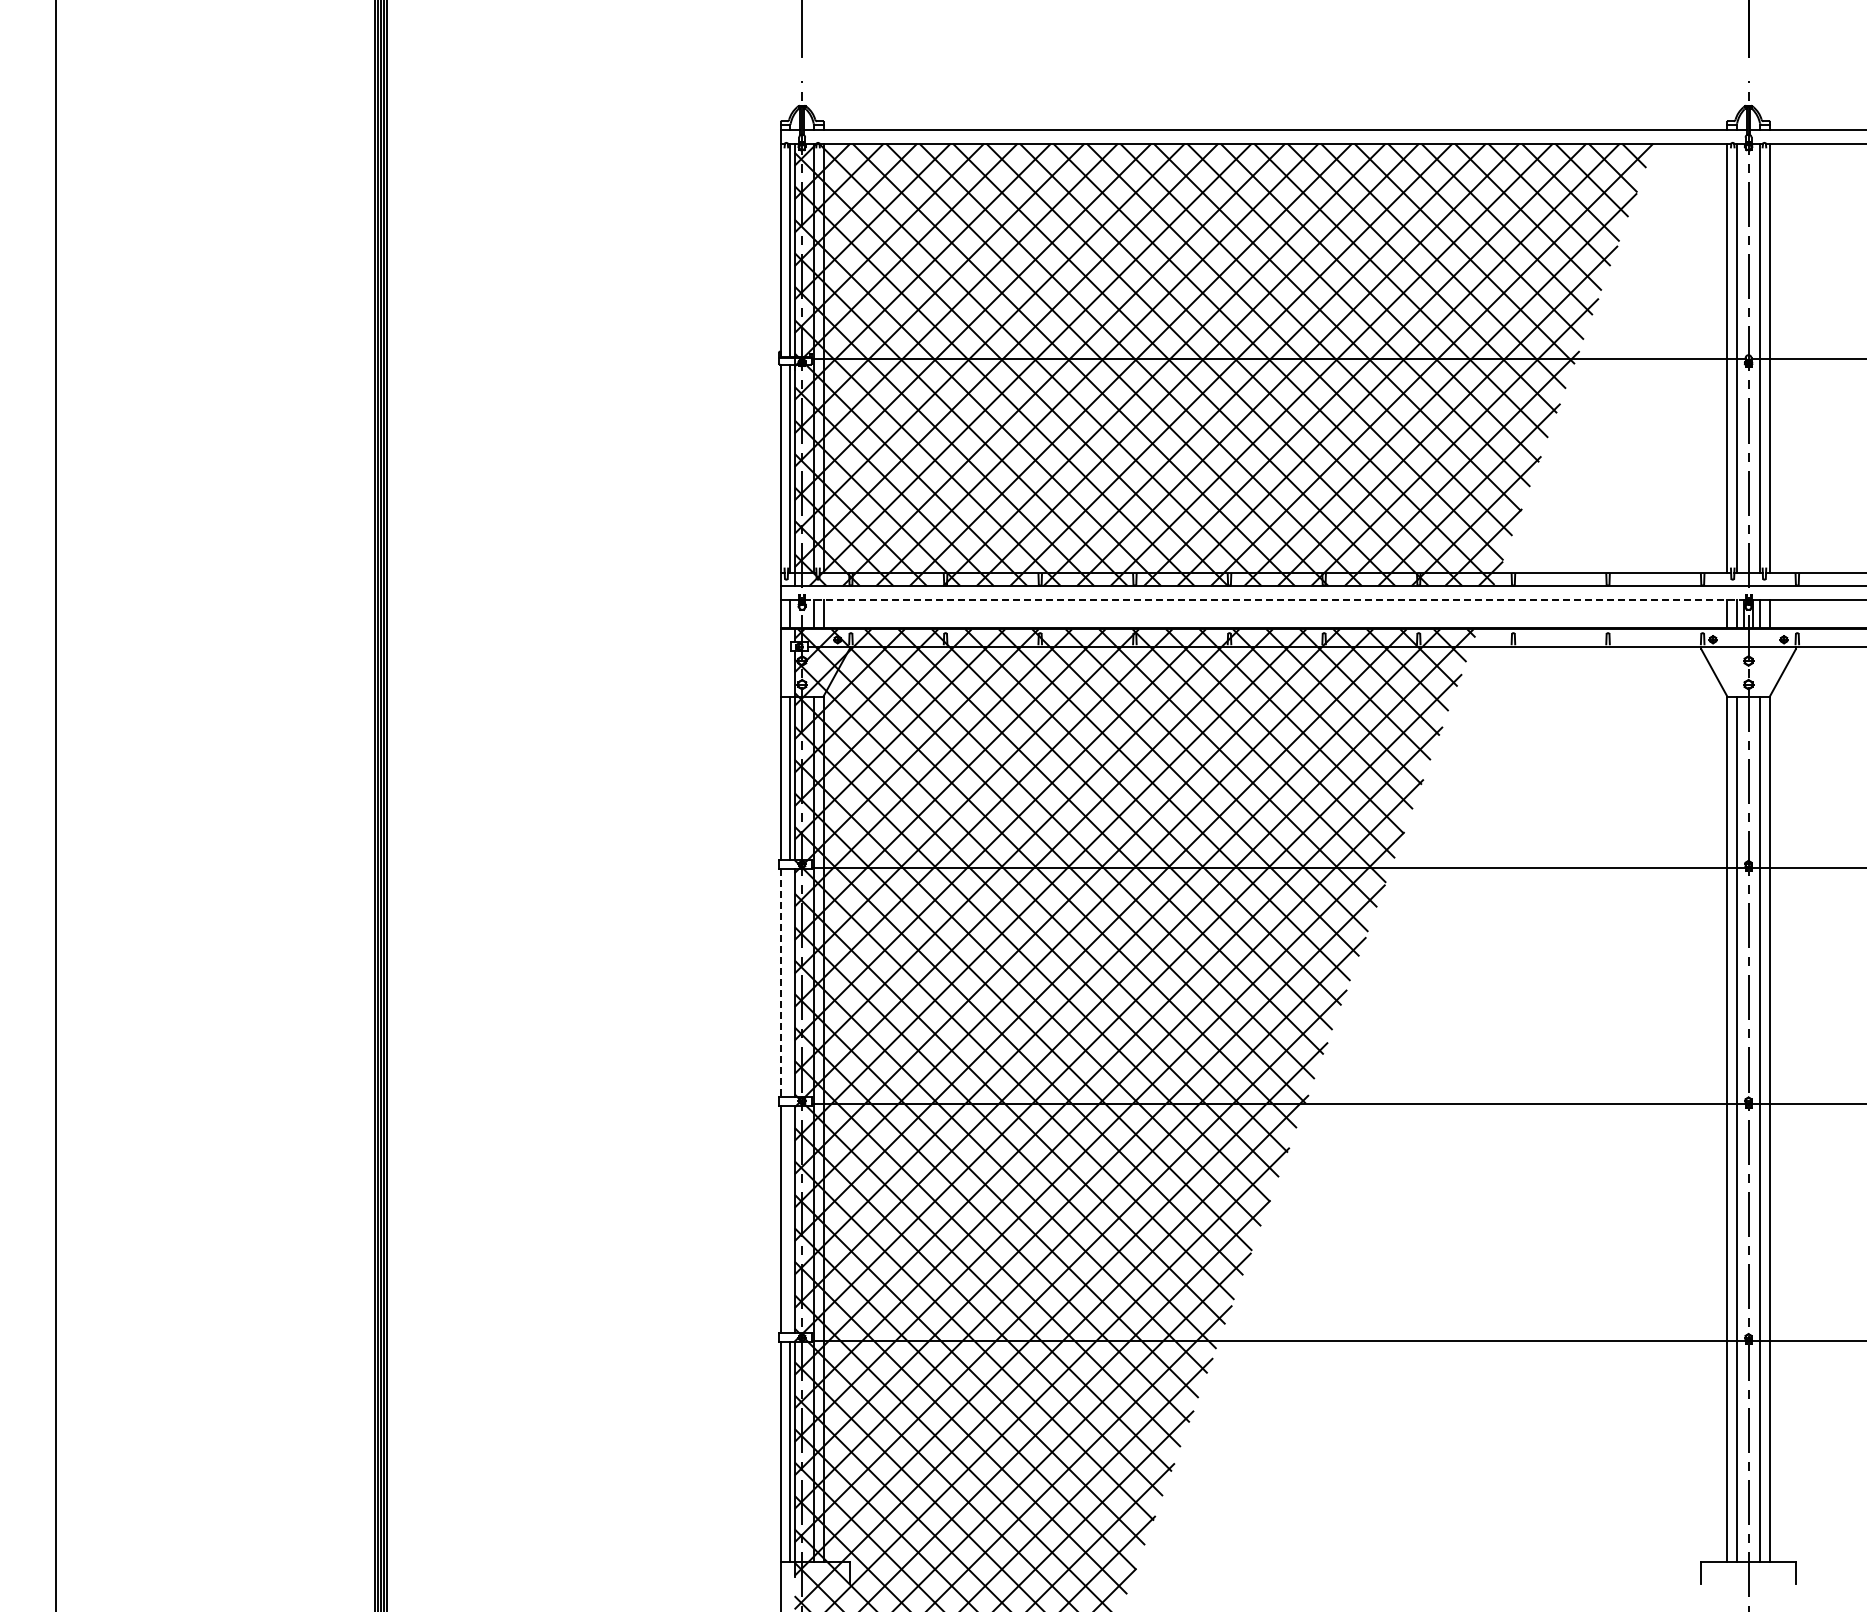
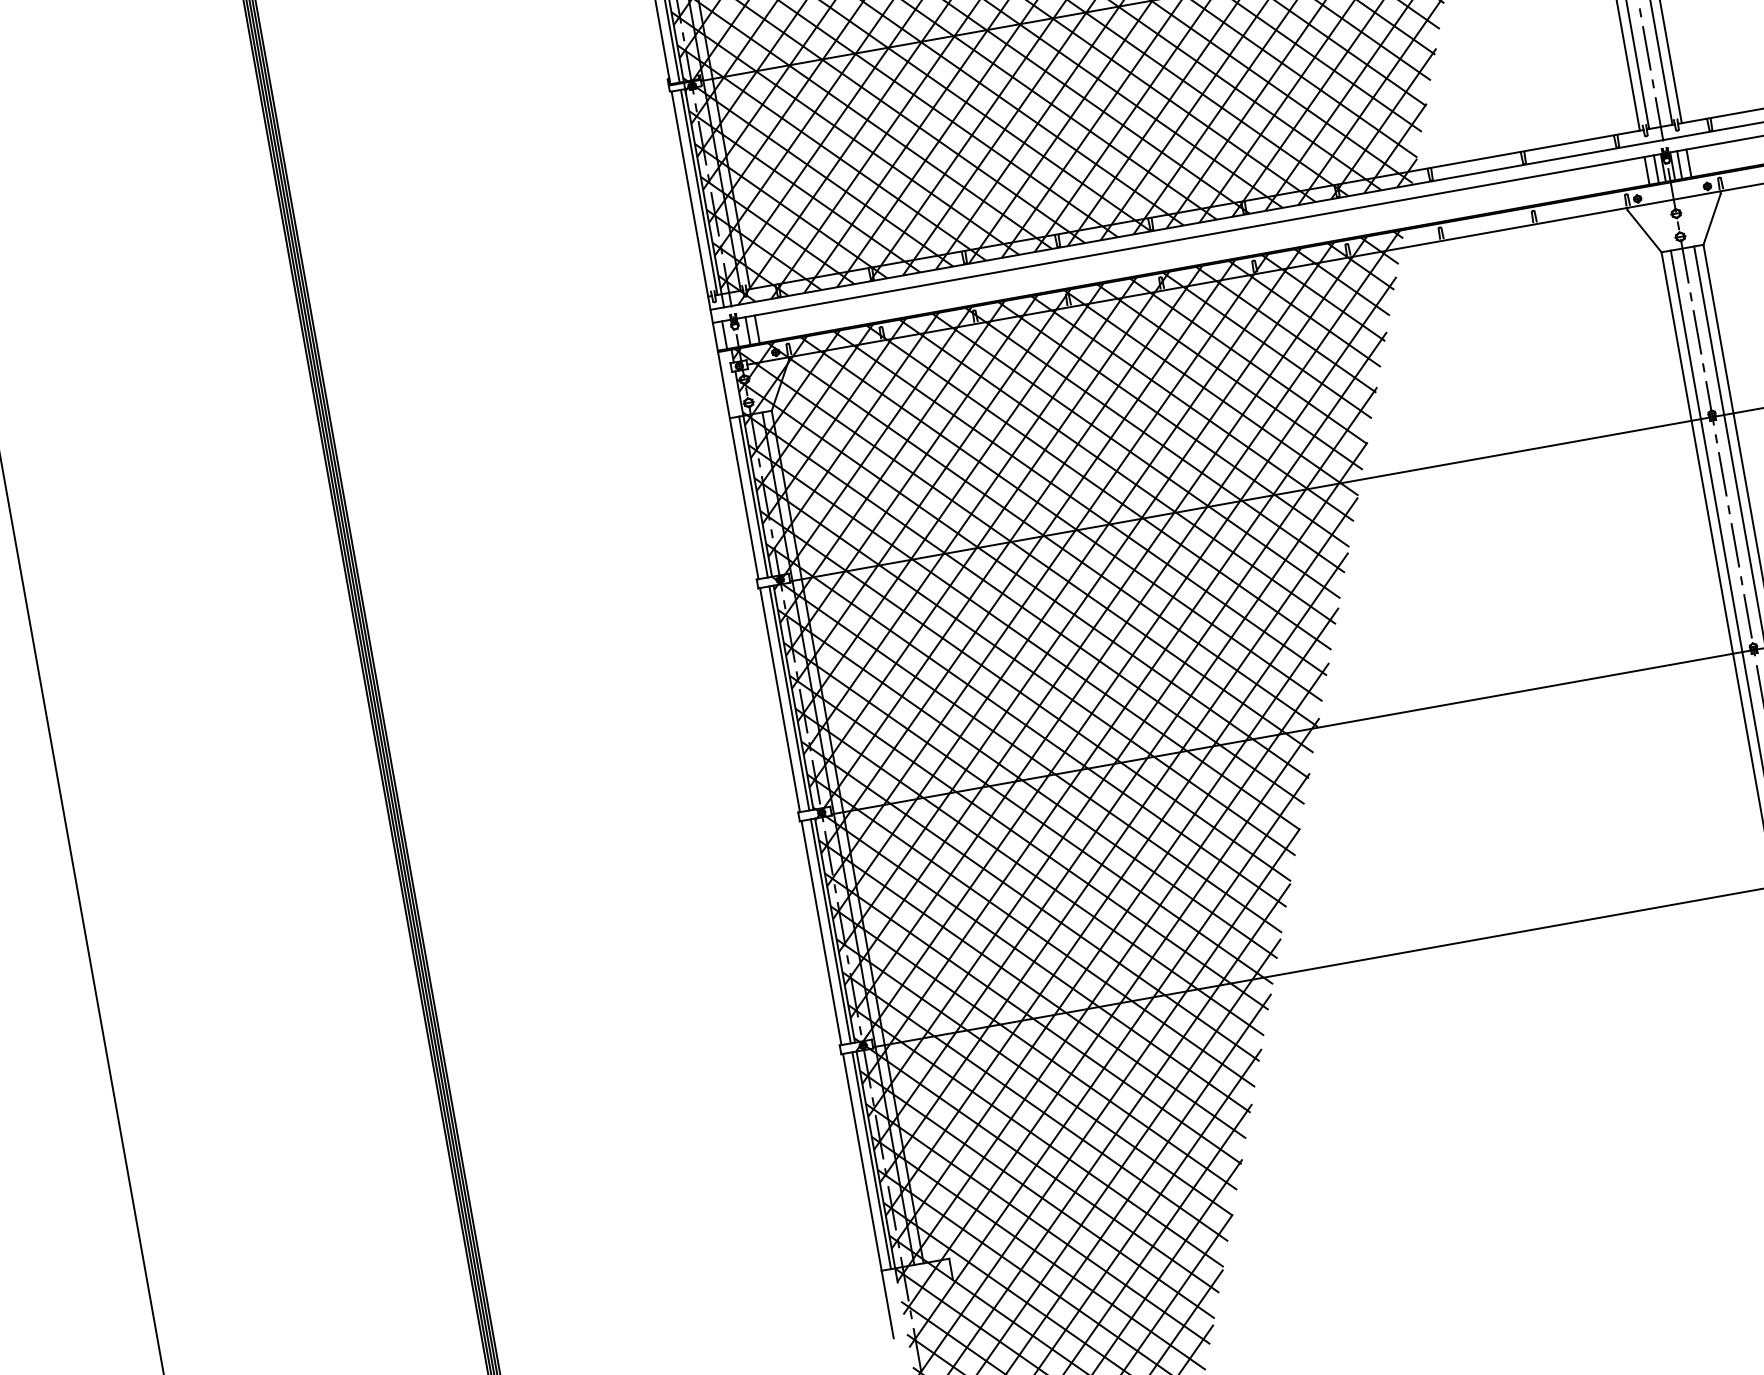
line: (1274, 599) -> (1198, 236), dashed -> solid
line: (780, 982) -> (779, 699), dashed -> solid
line: (790, 982) -> (789, 698), added
line: (790, 1219) -> (830, 931), added

